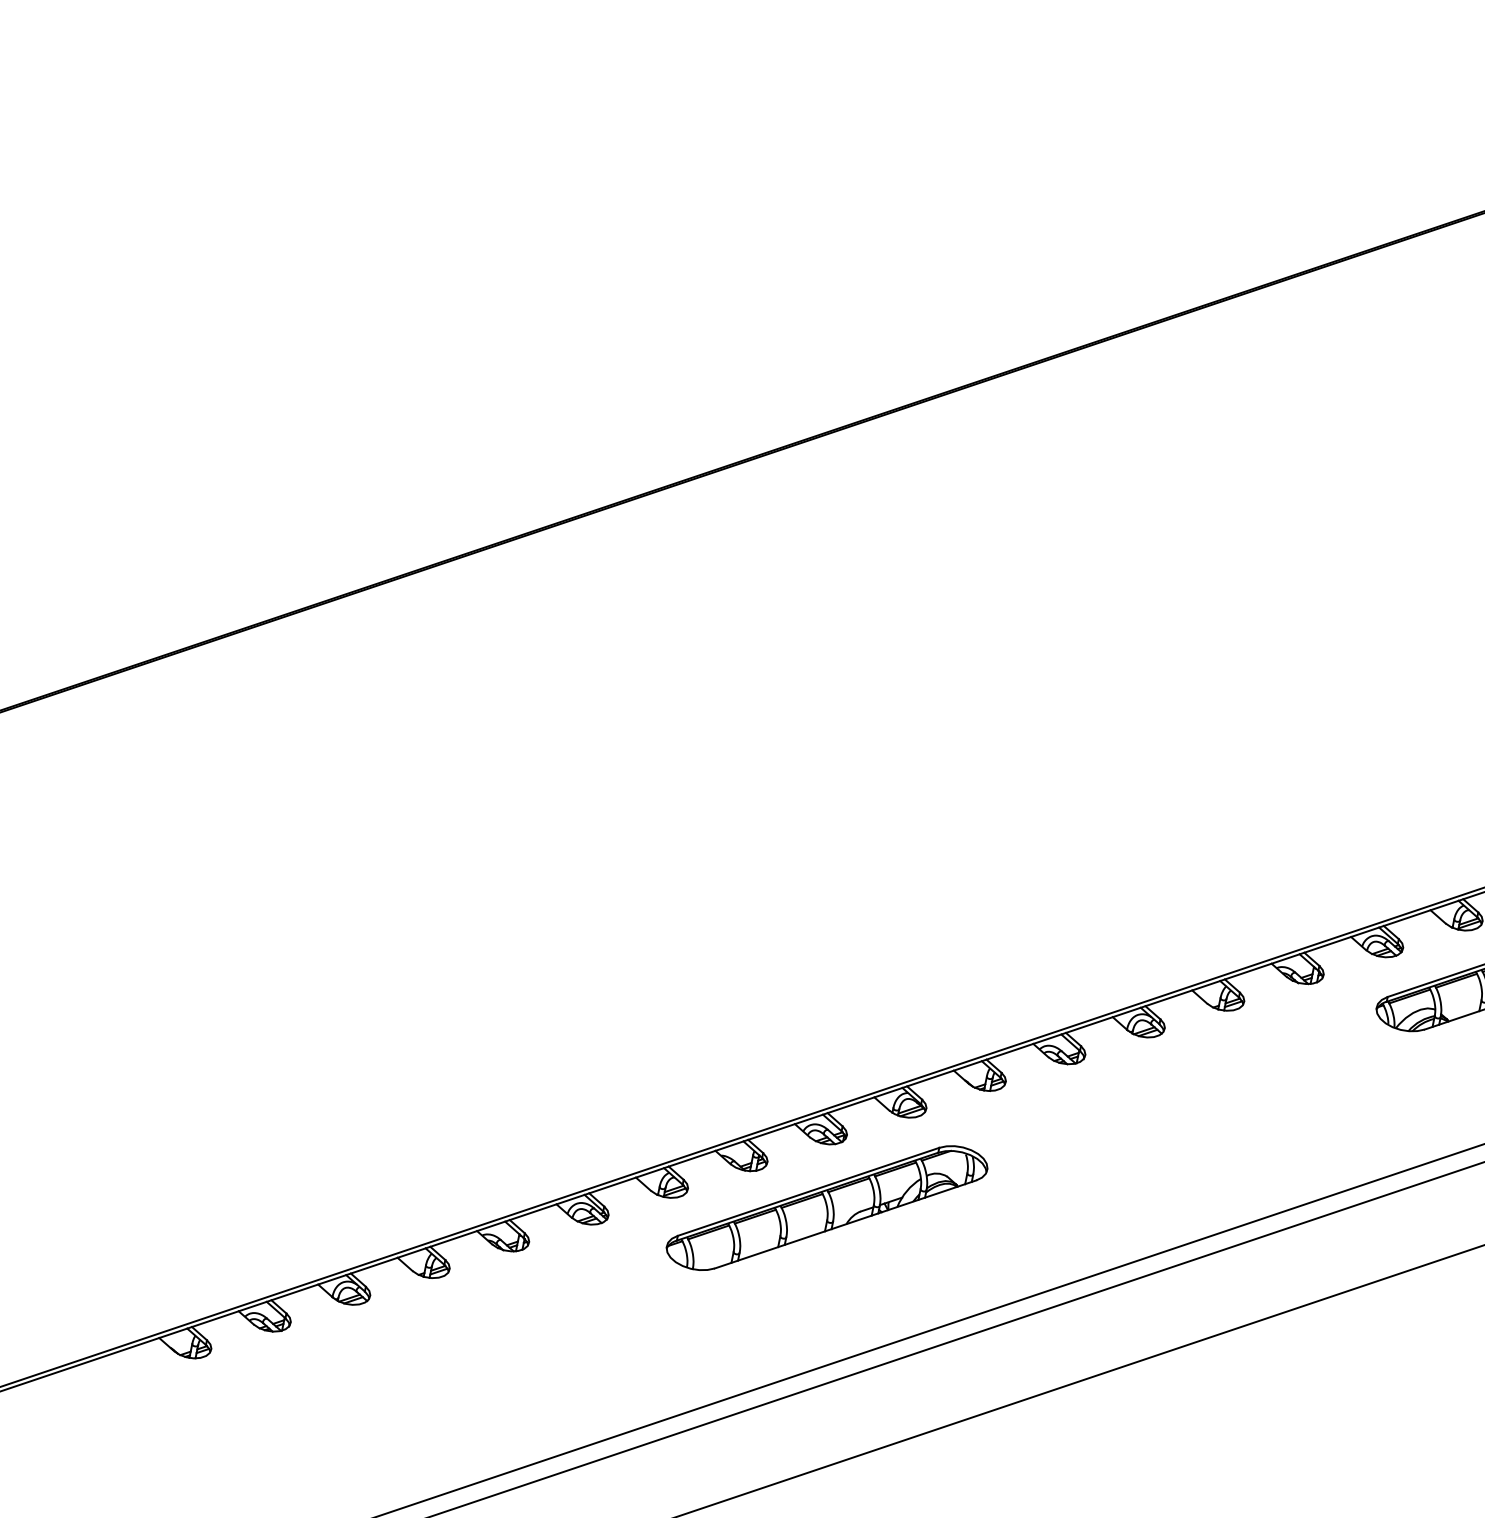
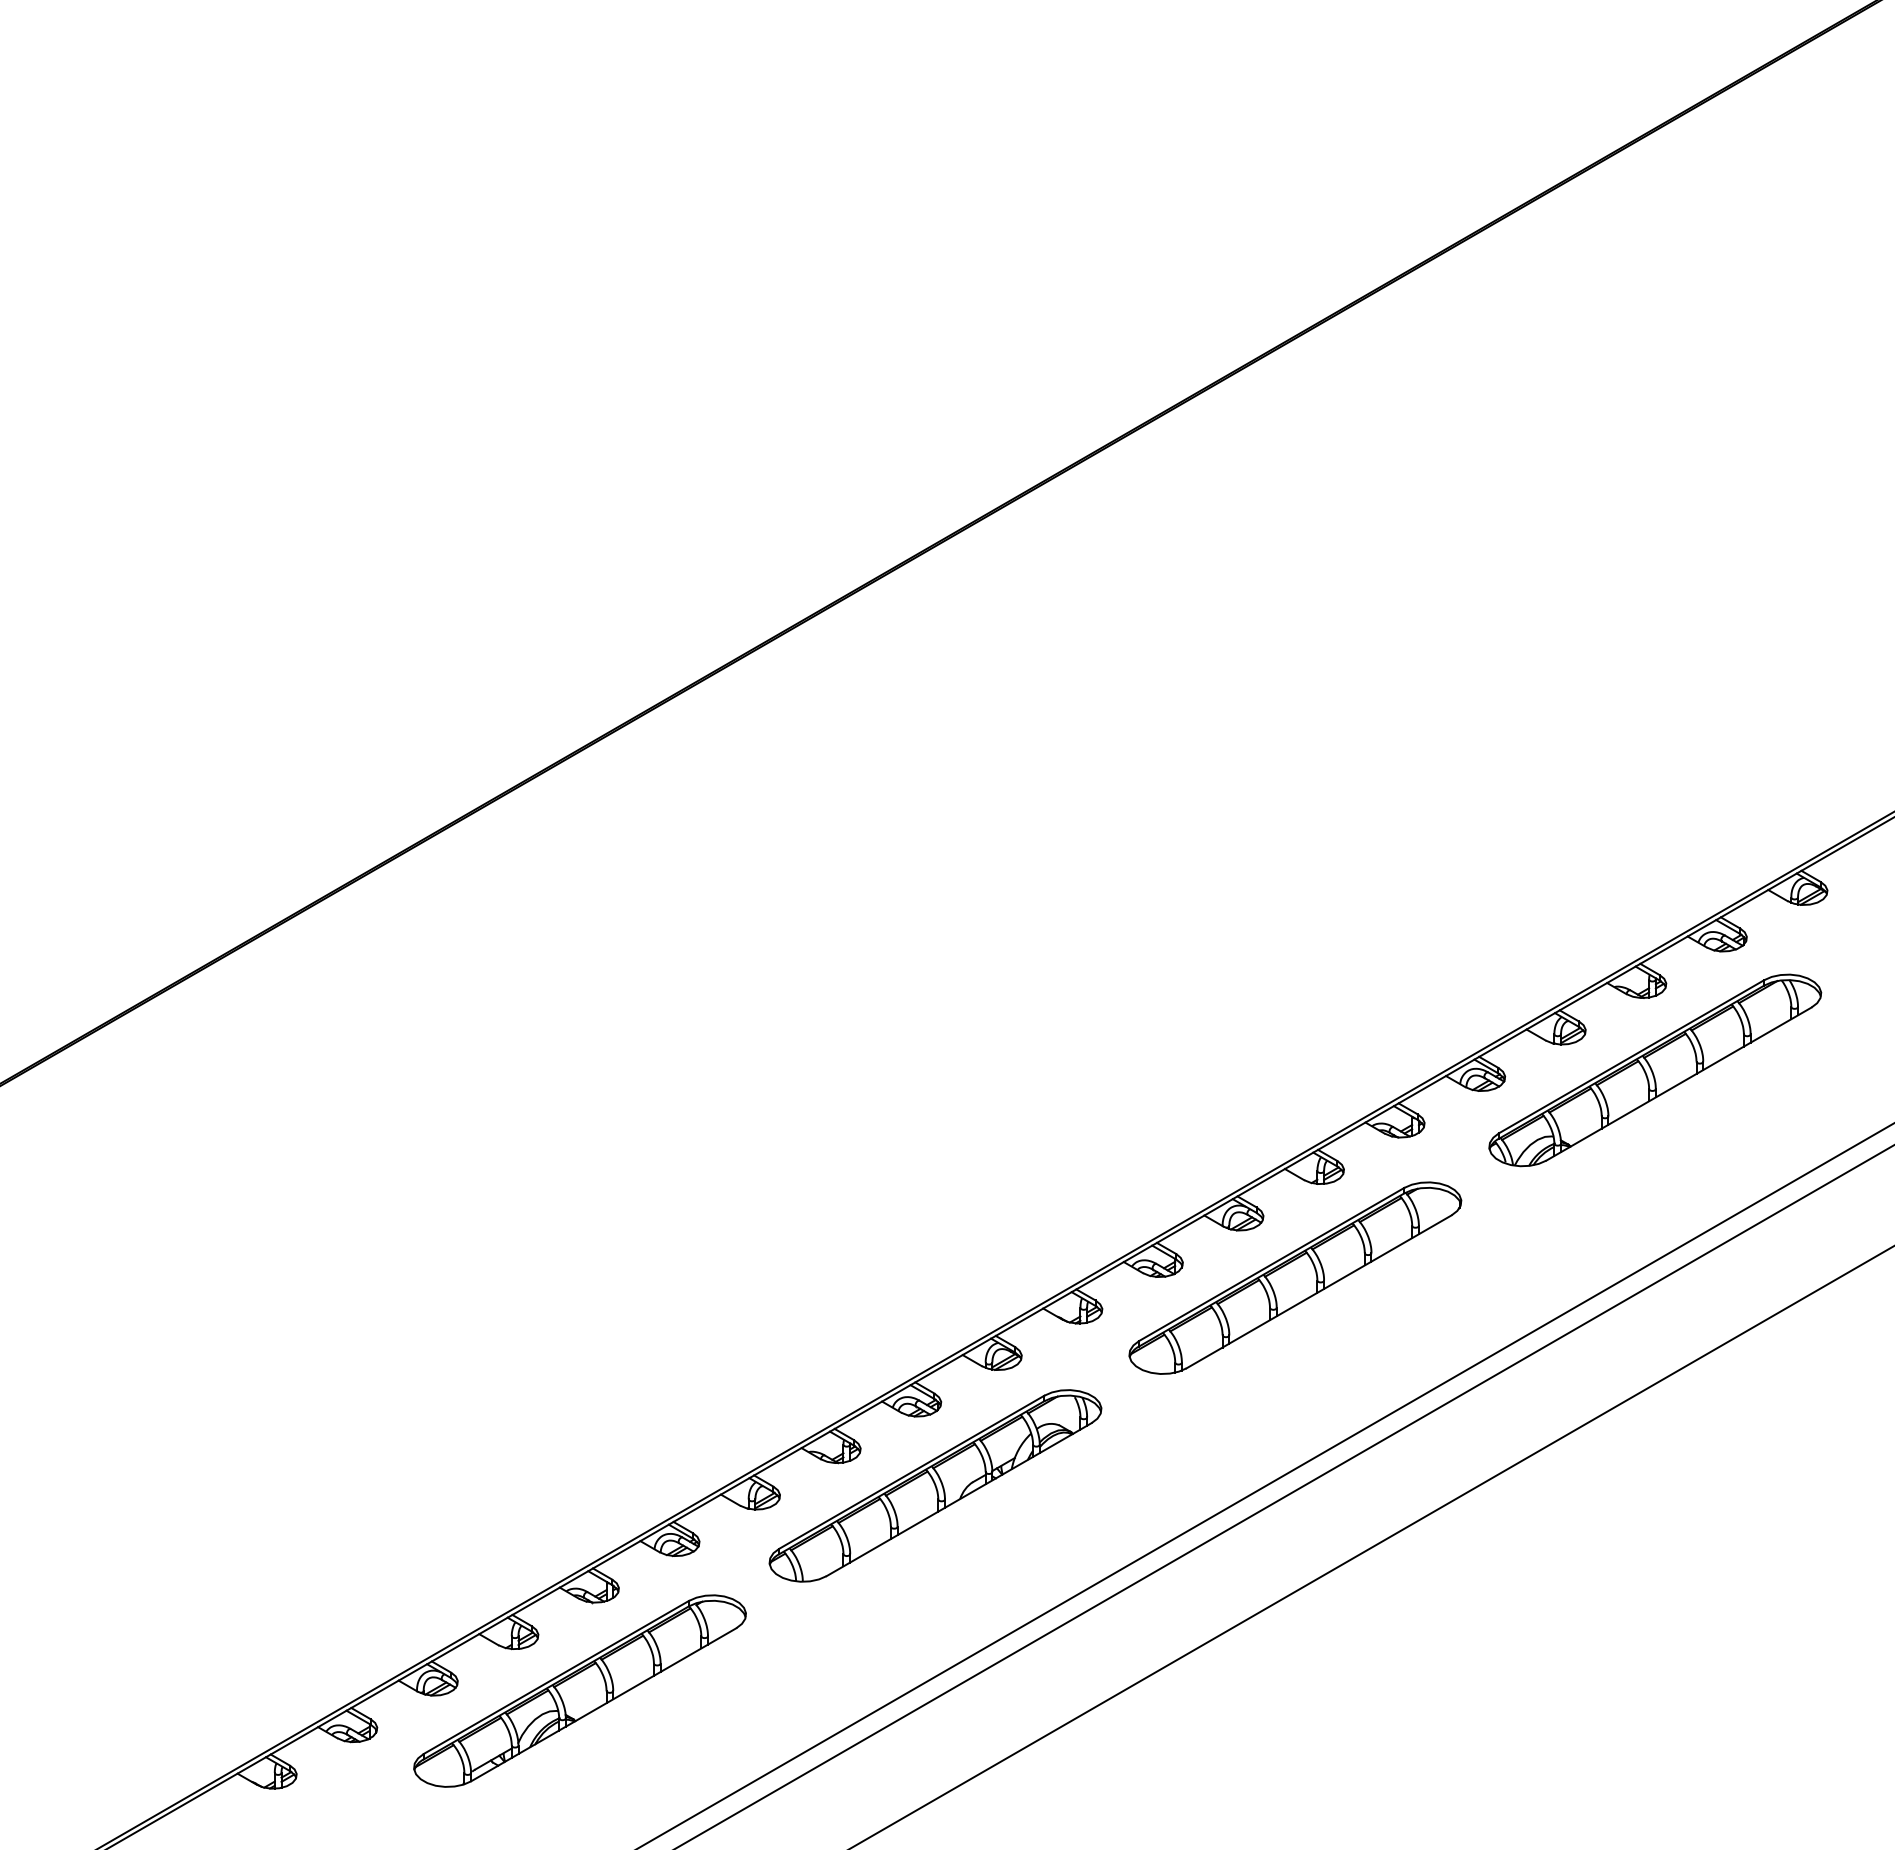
part: (1182, 1088) -> (1295, 1277), added
part: (476, 1325) -> (579, 1690), added

